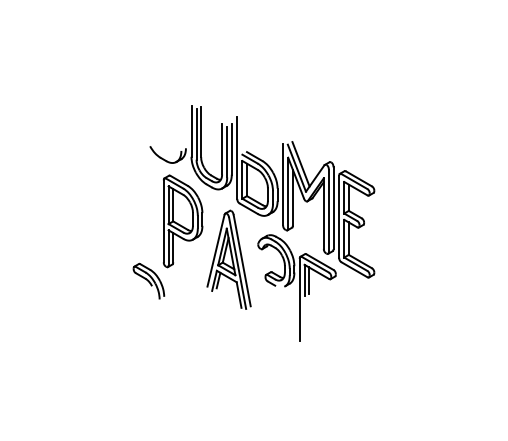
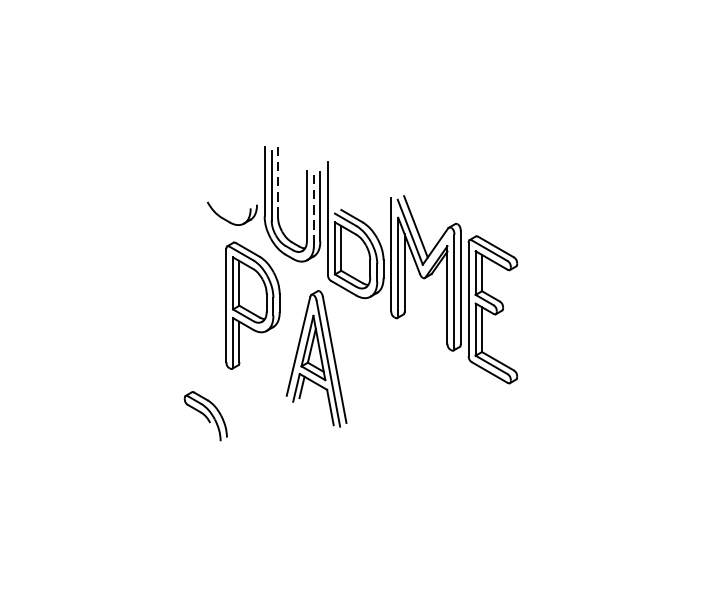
line: (201, 131) -> (278, 181), solid -> dashed
line: (227, 151) -> (314, 209), solid -> dashed
part: (148, 280) -> (205, 415), moved
part: (296, 287) -> (409, 397), removed

